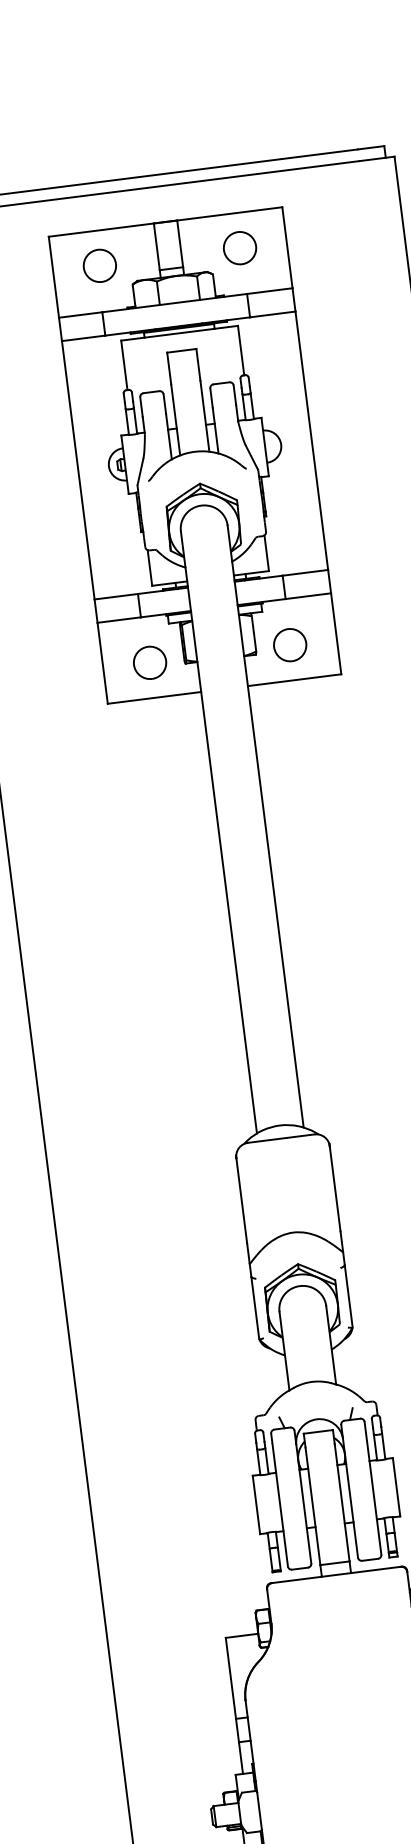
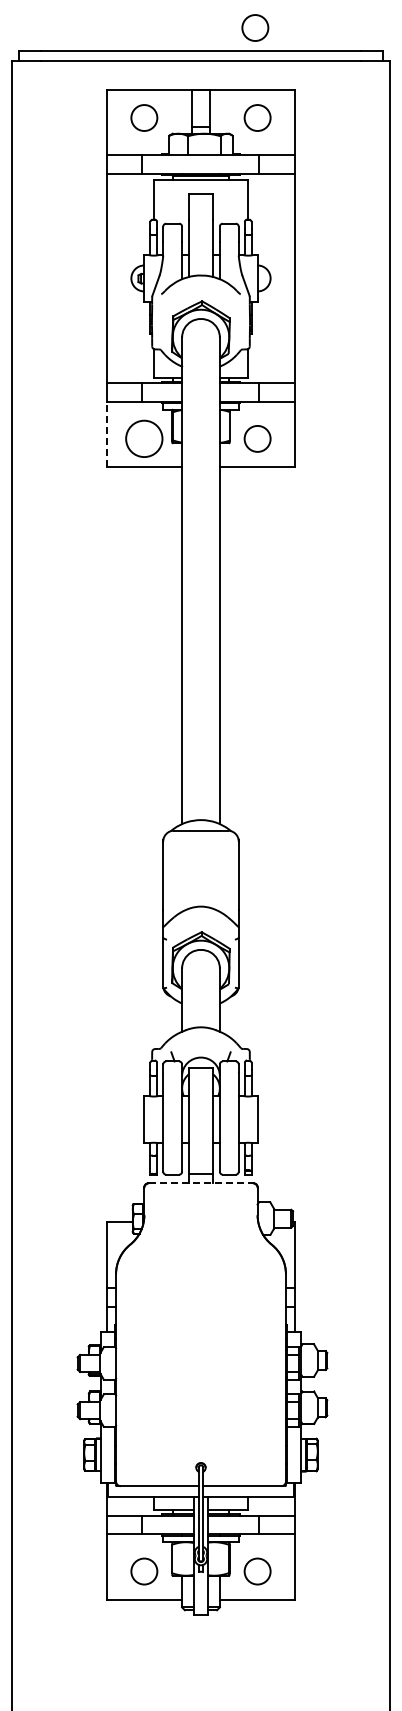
circle: (223, 136) -> (255, 27), added
circle: (150, 662) -> (144, 438), size x1.4
line: (102, 663) -> (106, 434), solid -> dashed
line: (337, 1575) -> (201, 1183), solid -> dashed

